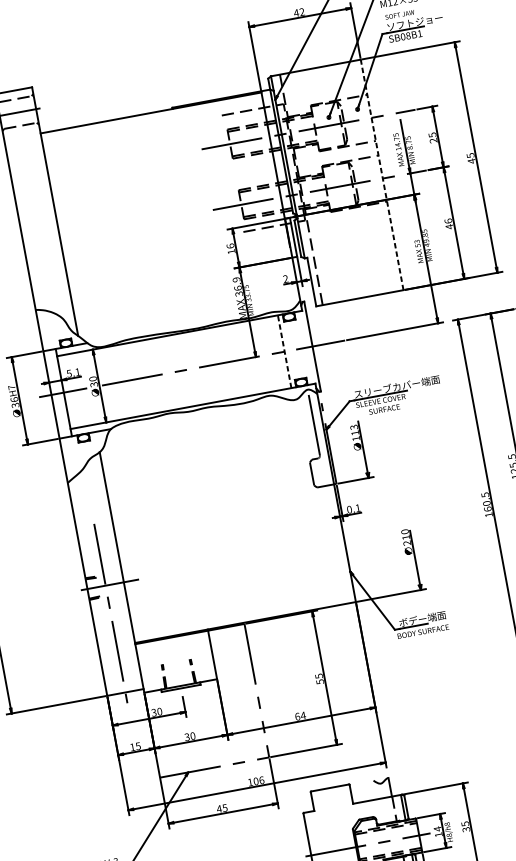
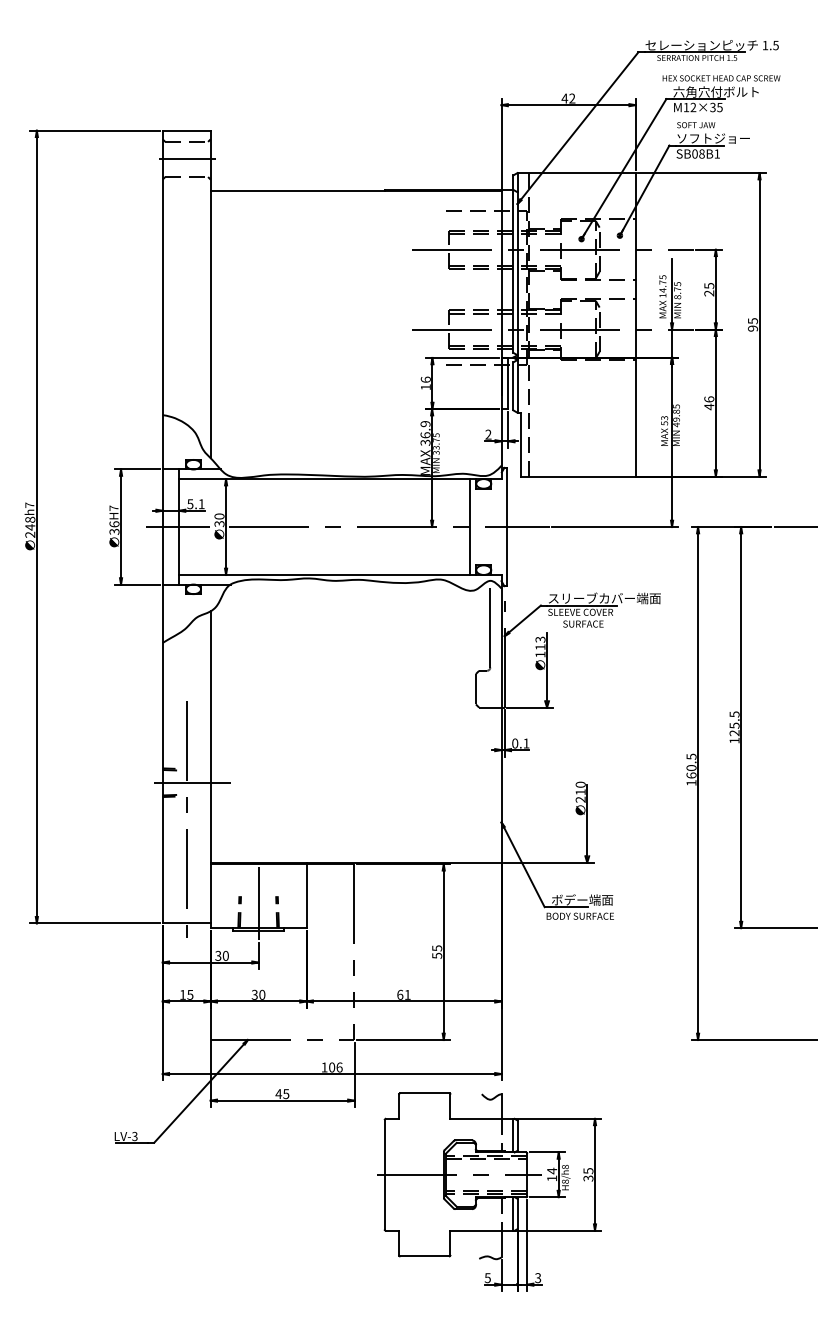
text: (472, 161) -> (753, 328), 45 -> 95
line: (381, 174) -> (635, 324), dashed -> solid
line: (284, 352) -> (469, 527), dashed -> solid
line: (177, 667) -> (258, 903), added
text: (303, 715) -> (407, 994), 64 -> 61

